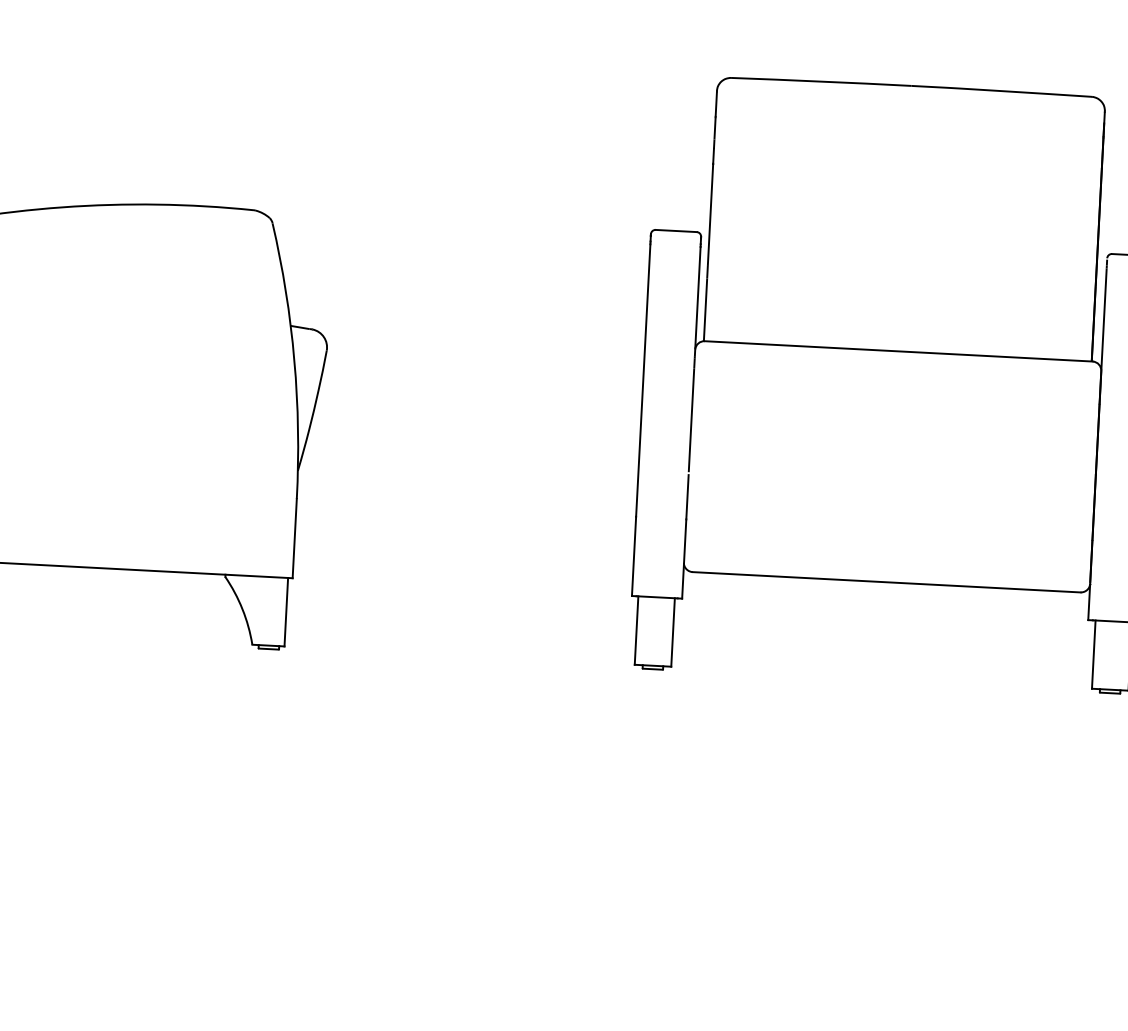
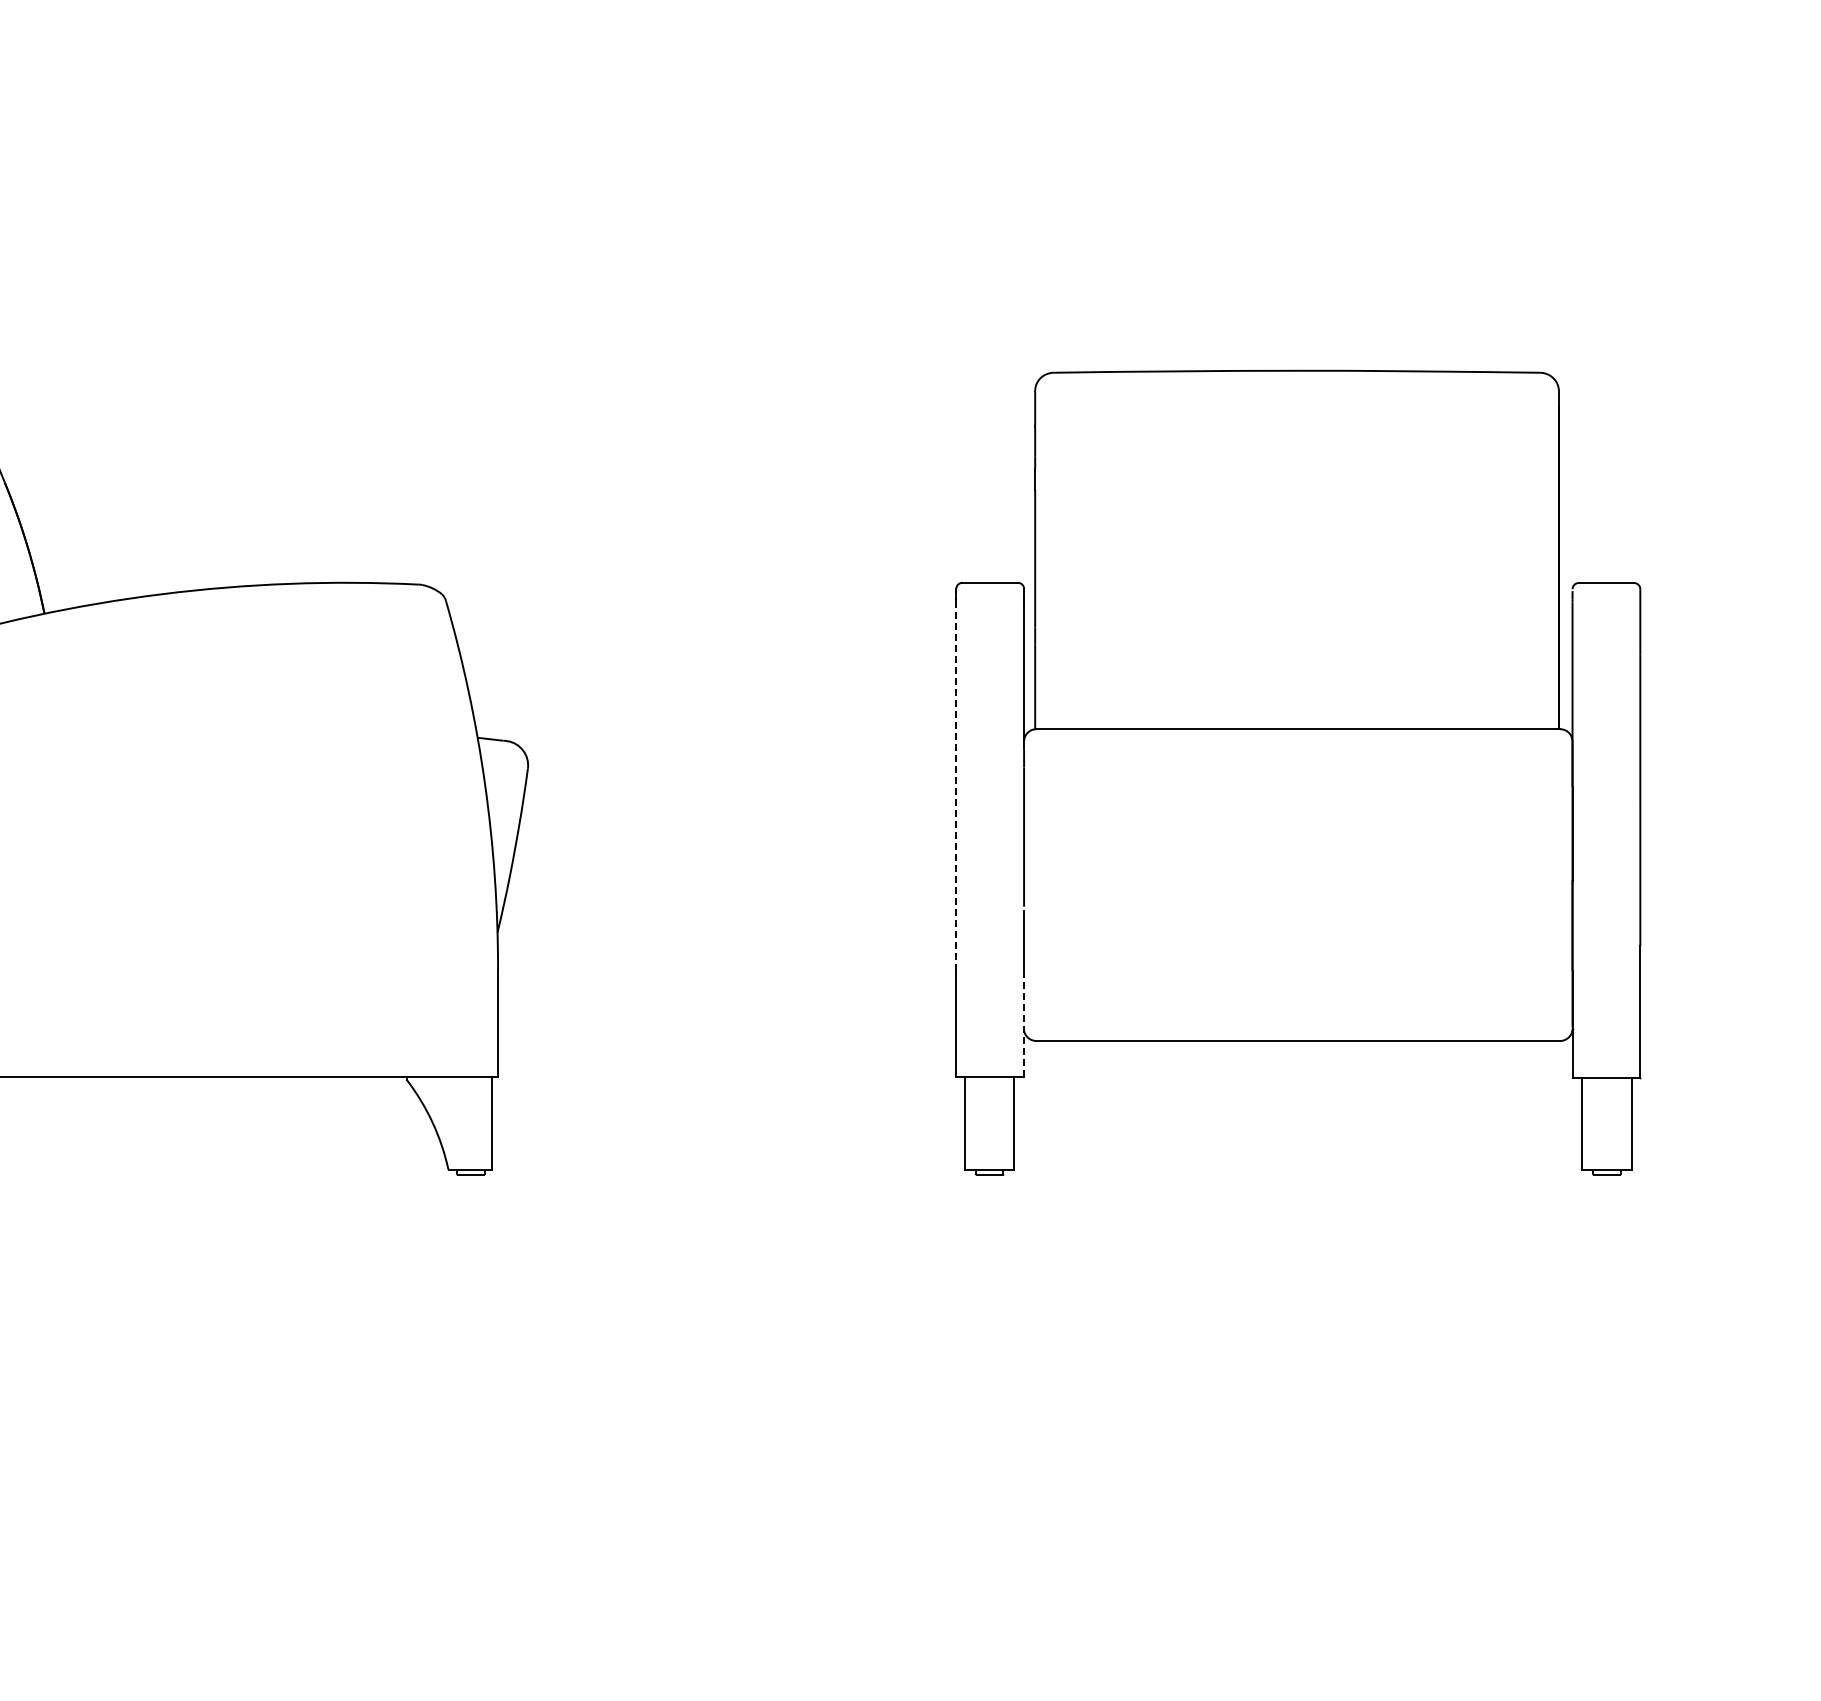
line: (643, 380) -> (956, 786), solid -> dashed
line: (684, 558) -> (1024, 1023), solid -> dashed

